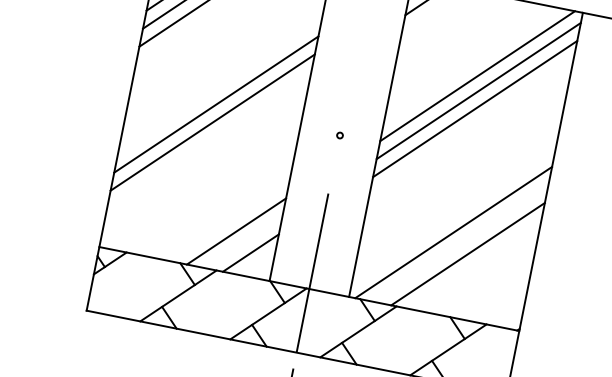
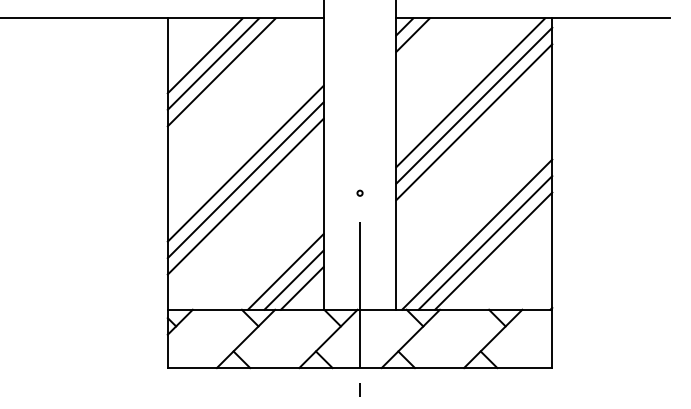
circle: (339, 134) -> (359, 192), moved
line: (208, 140) -> (245, 196), added
line: (243, 241) -> (293, 279), added
line: (461, 242) -> (485, 242), added

